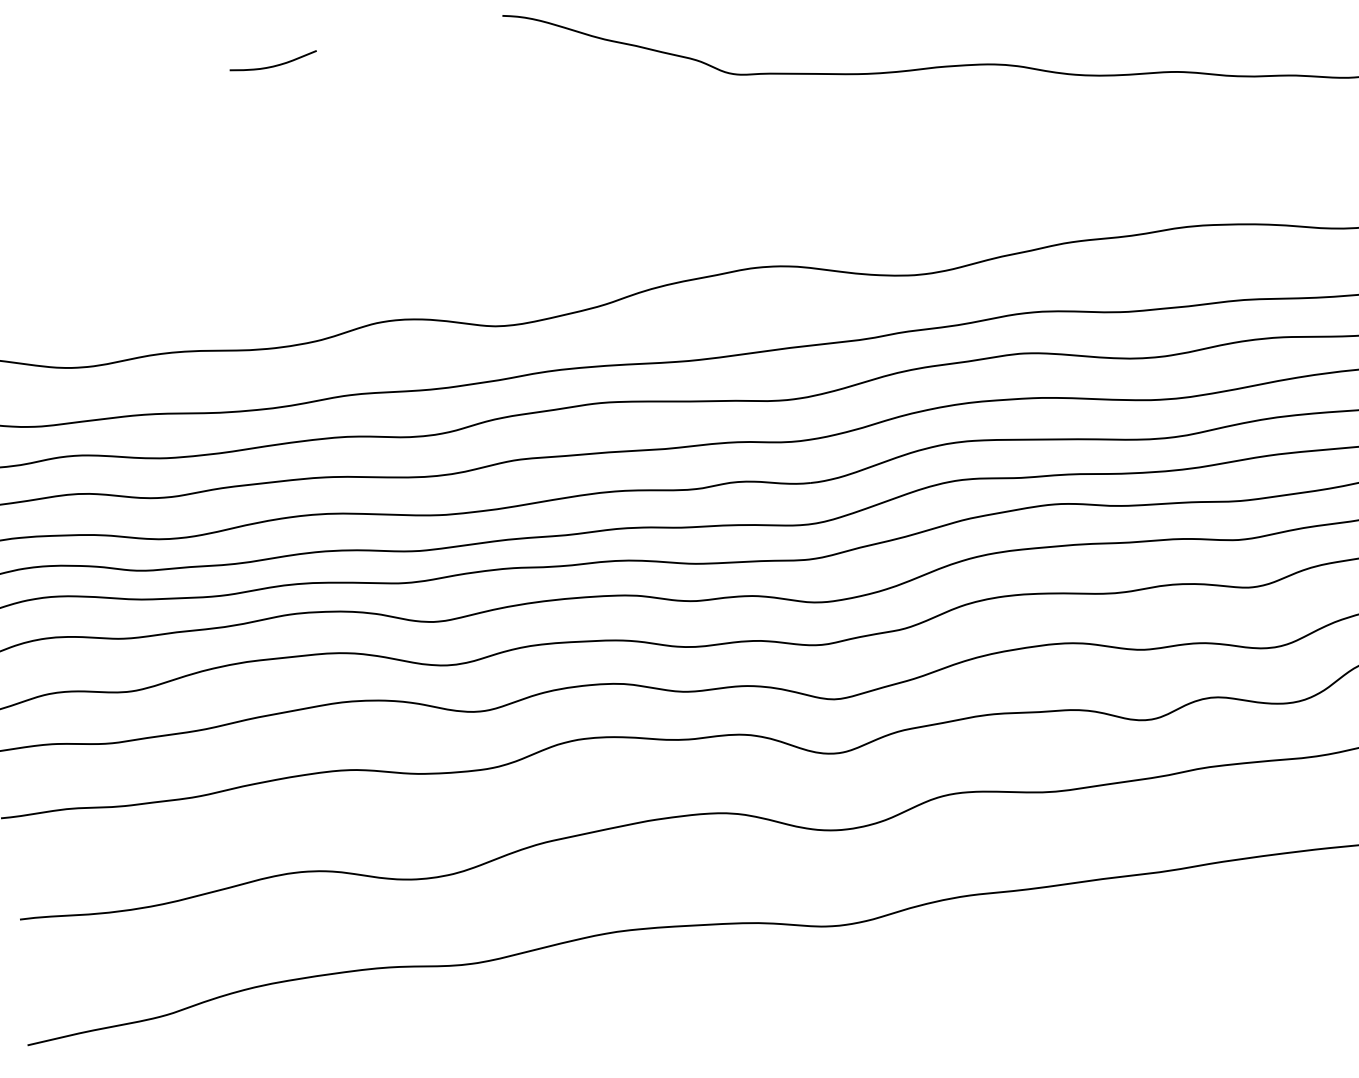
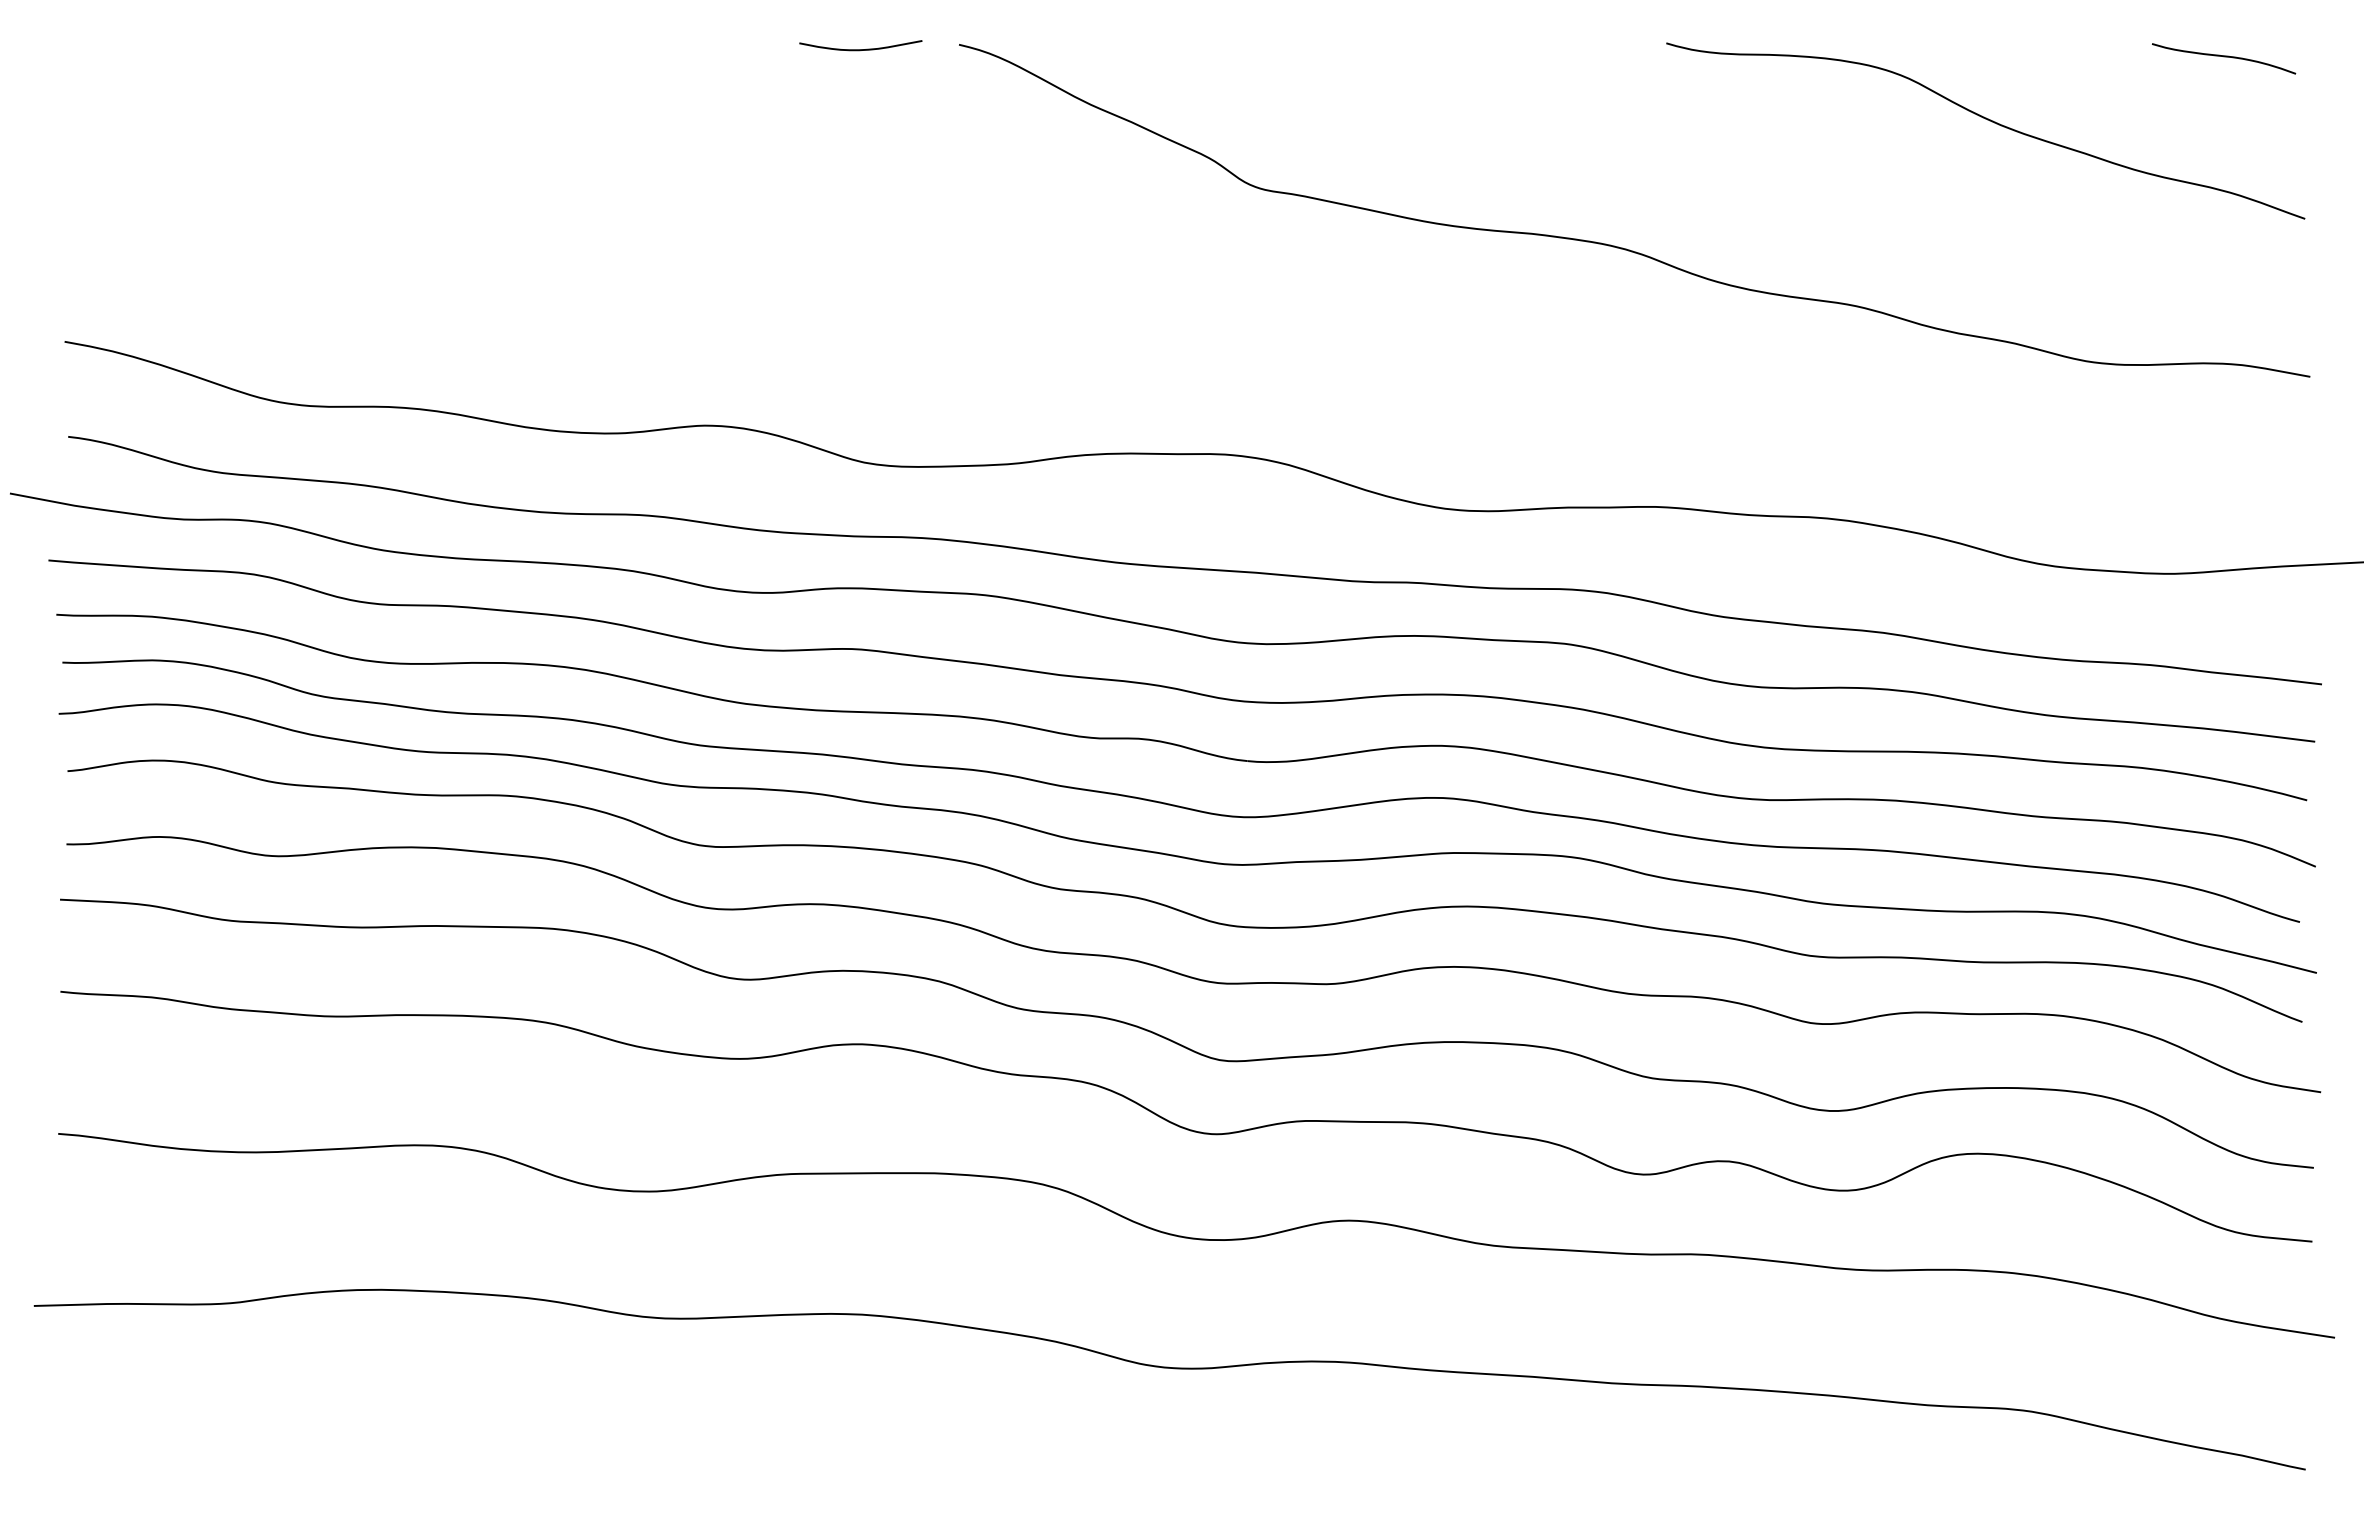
curve: (274, 65) -> (860, 49), moved

